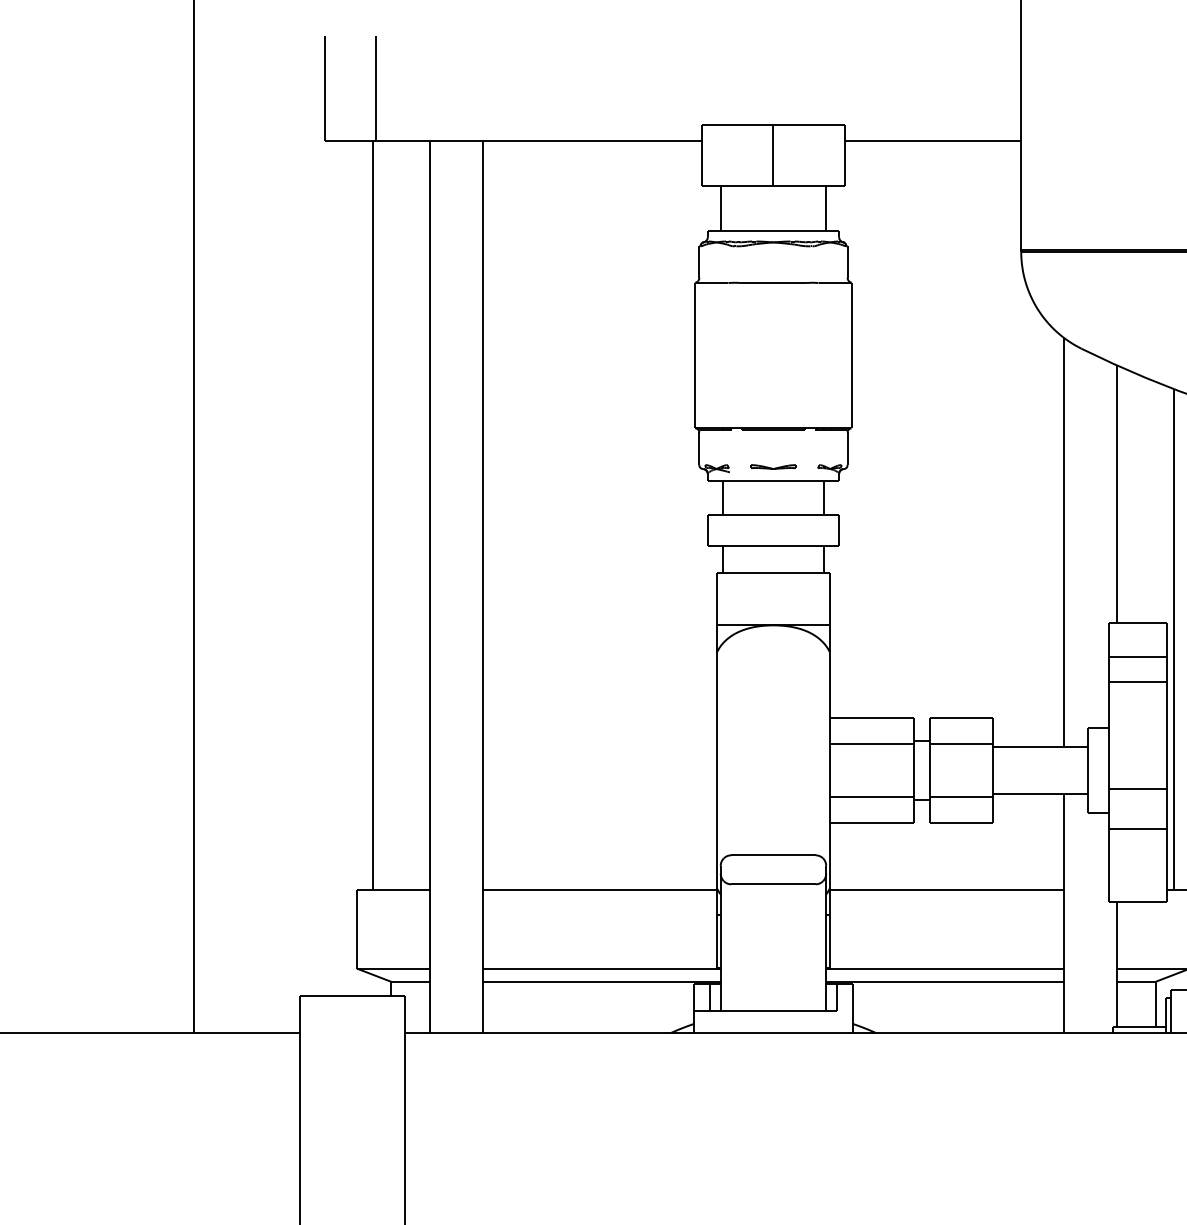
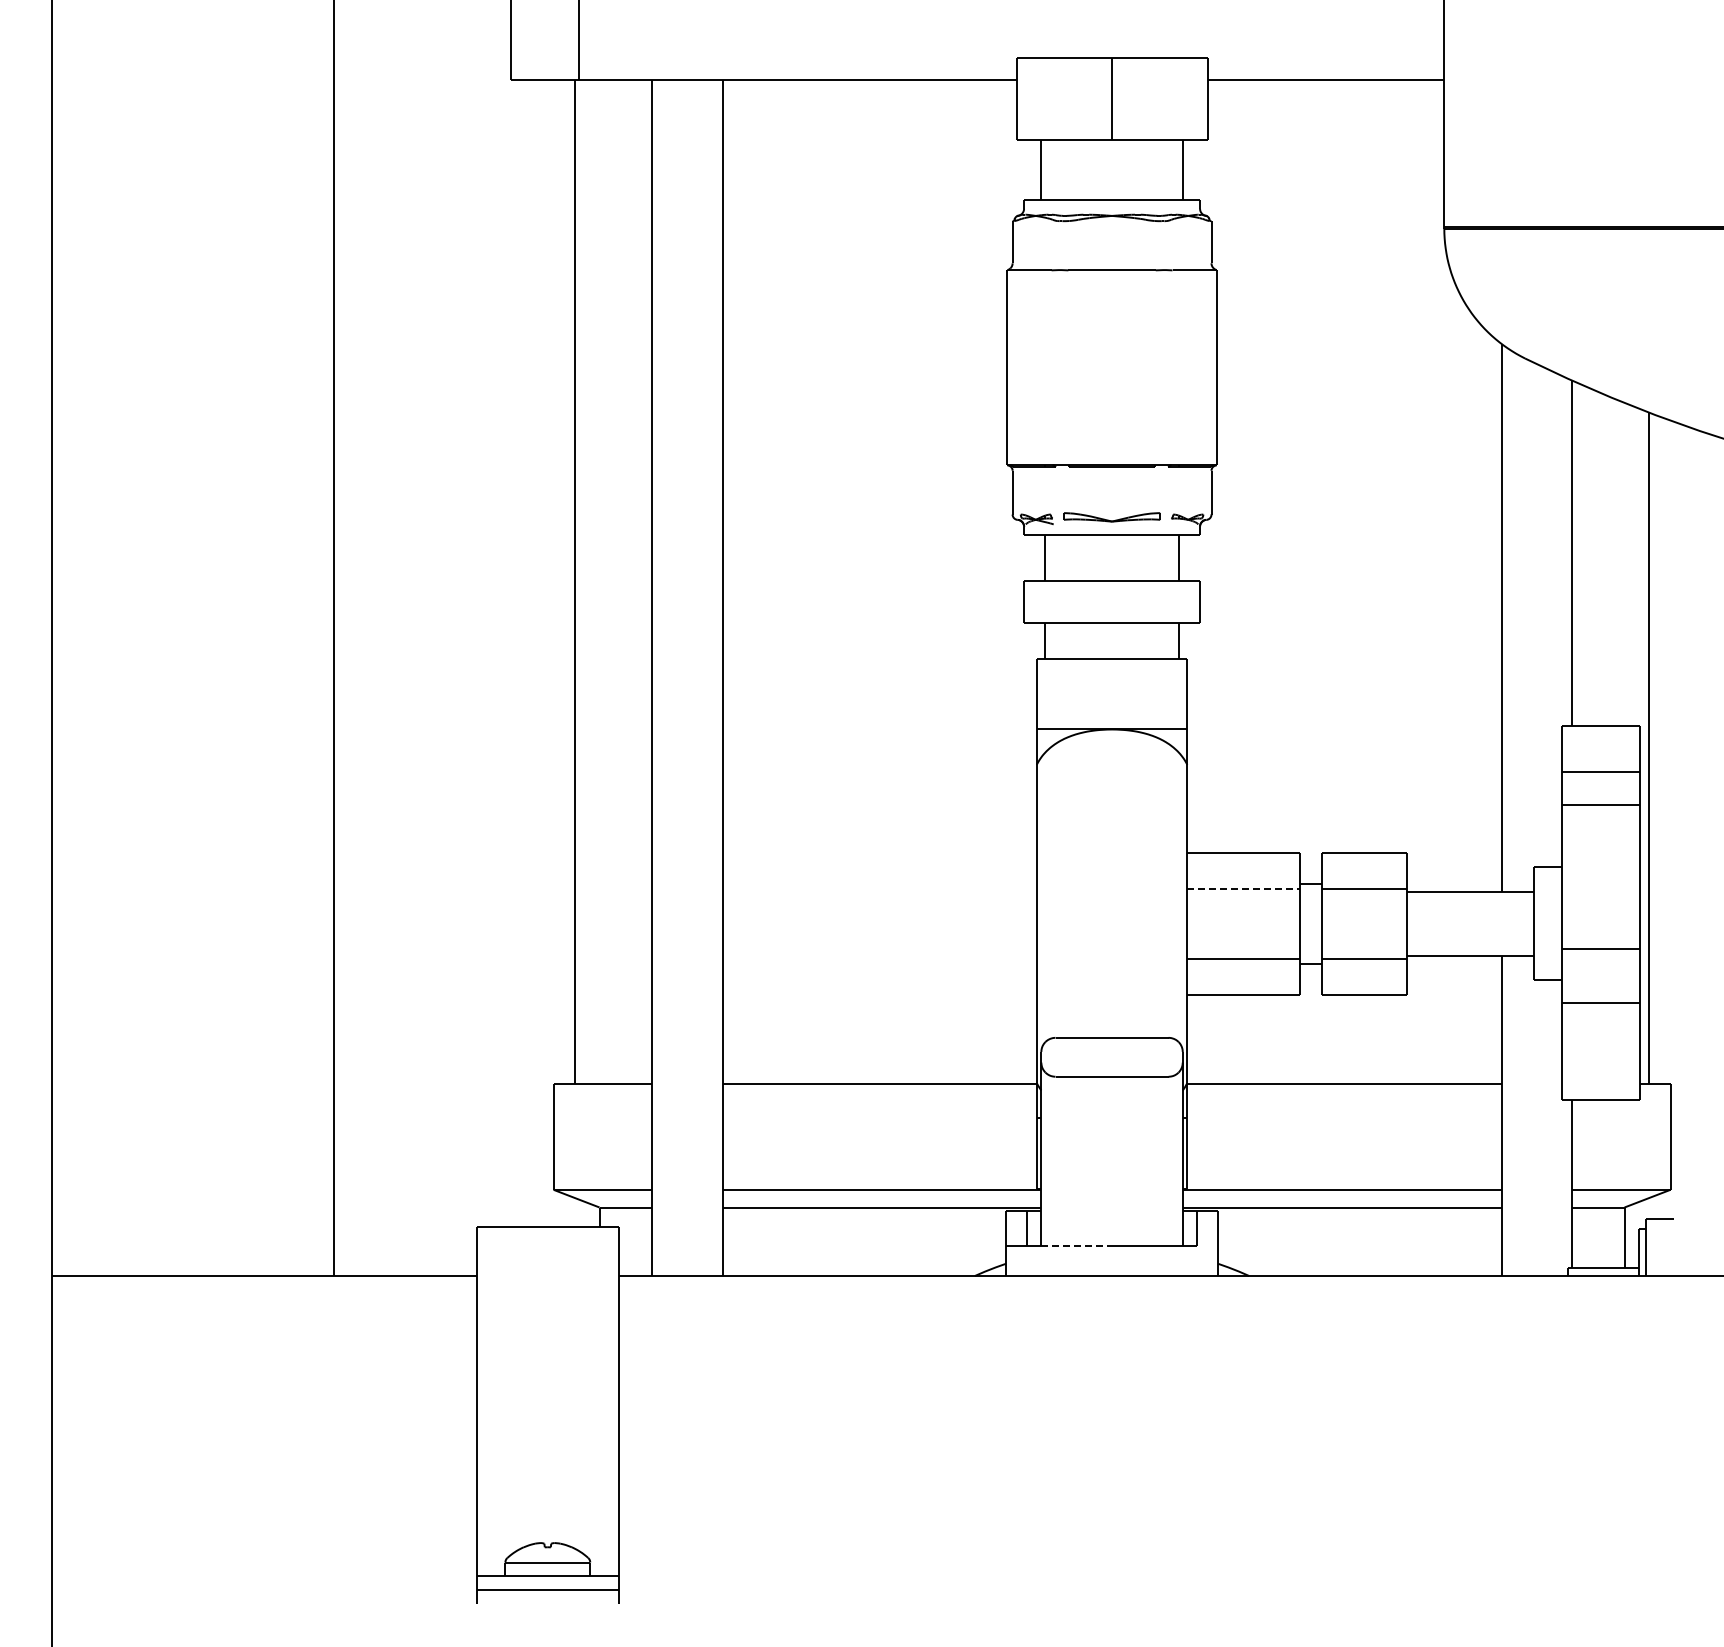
part: (773, 466) -> (1111, 516), size x1.6
line: (871, 743) -> (1243, 888), solid -> dashed
line: (747, 1010) -> (1077, 1246), solid -> dashed

